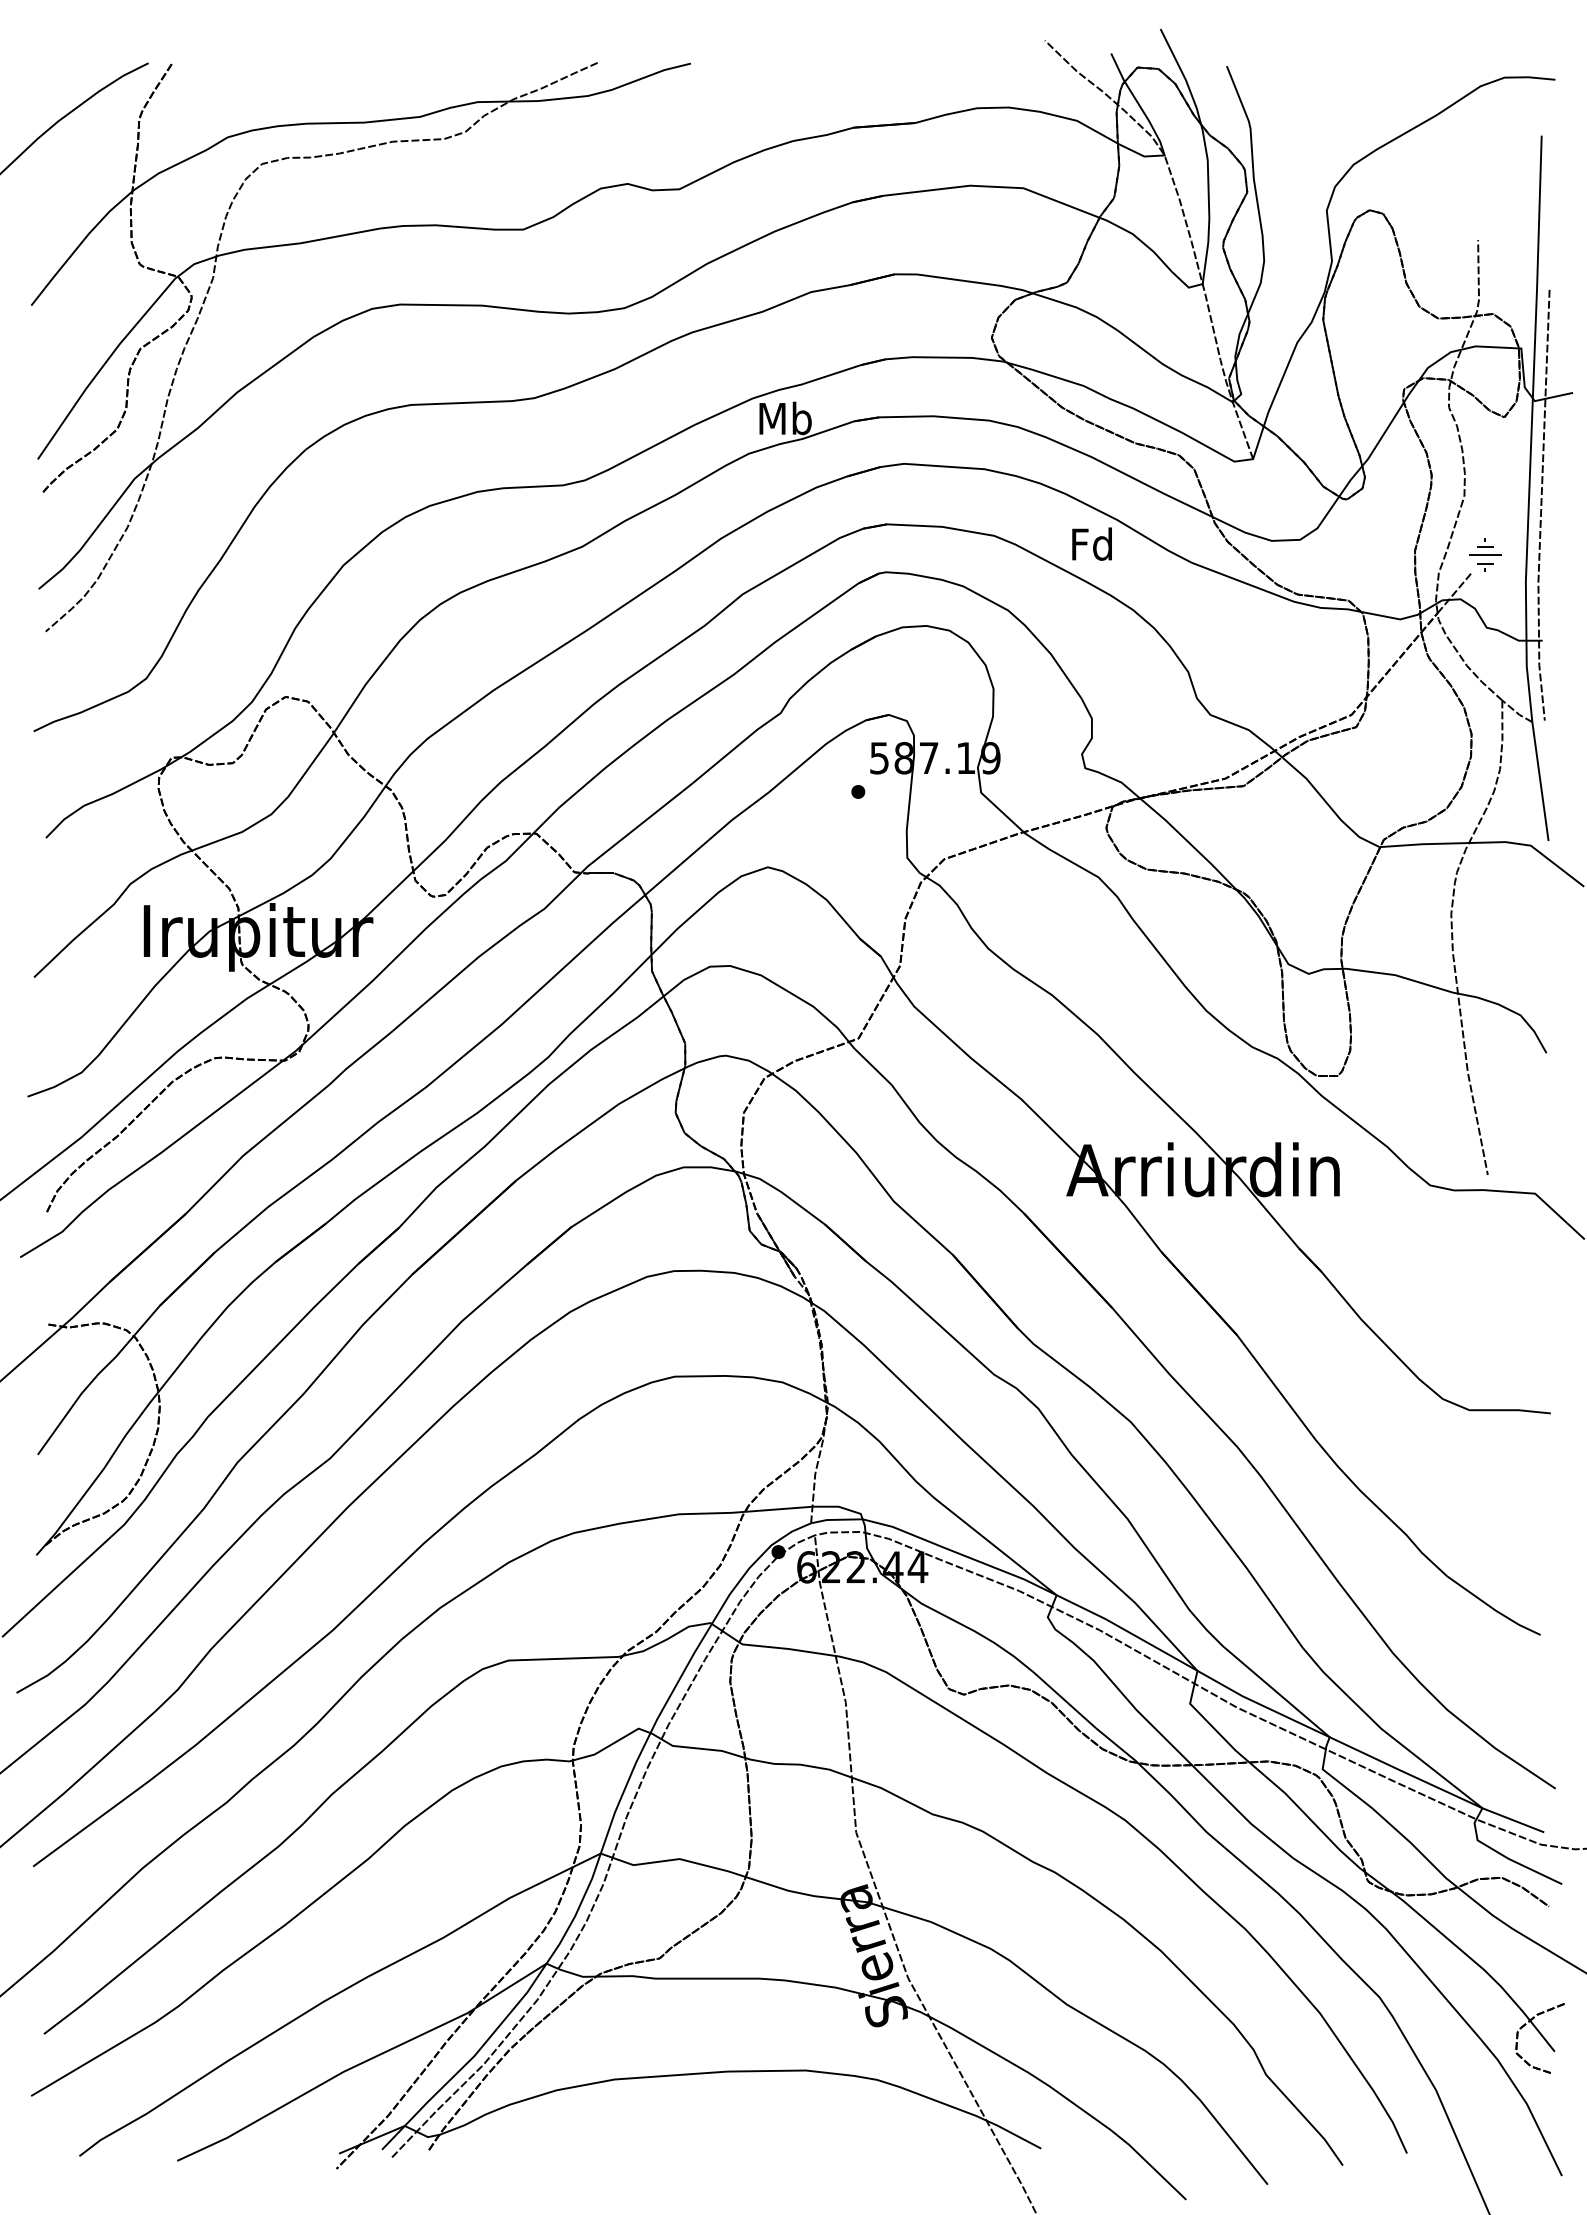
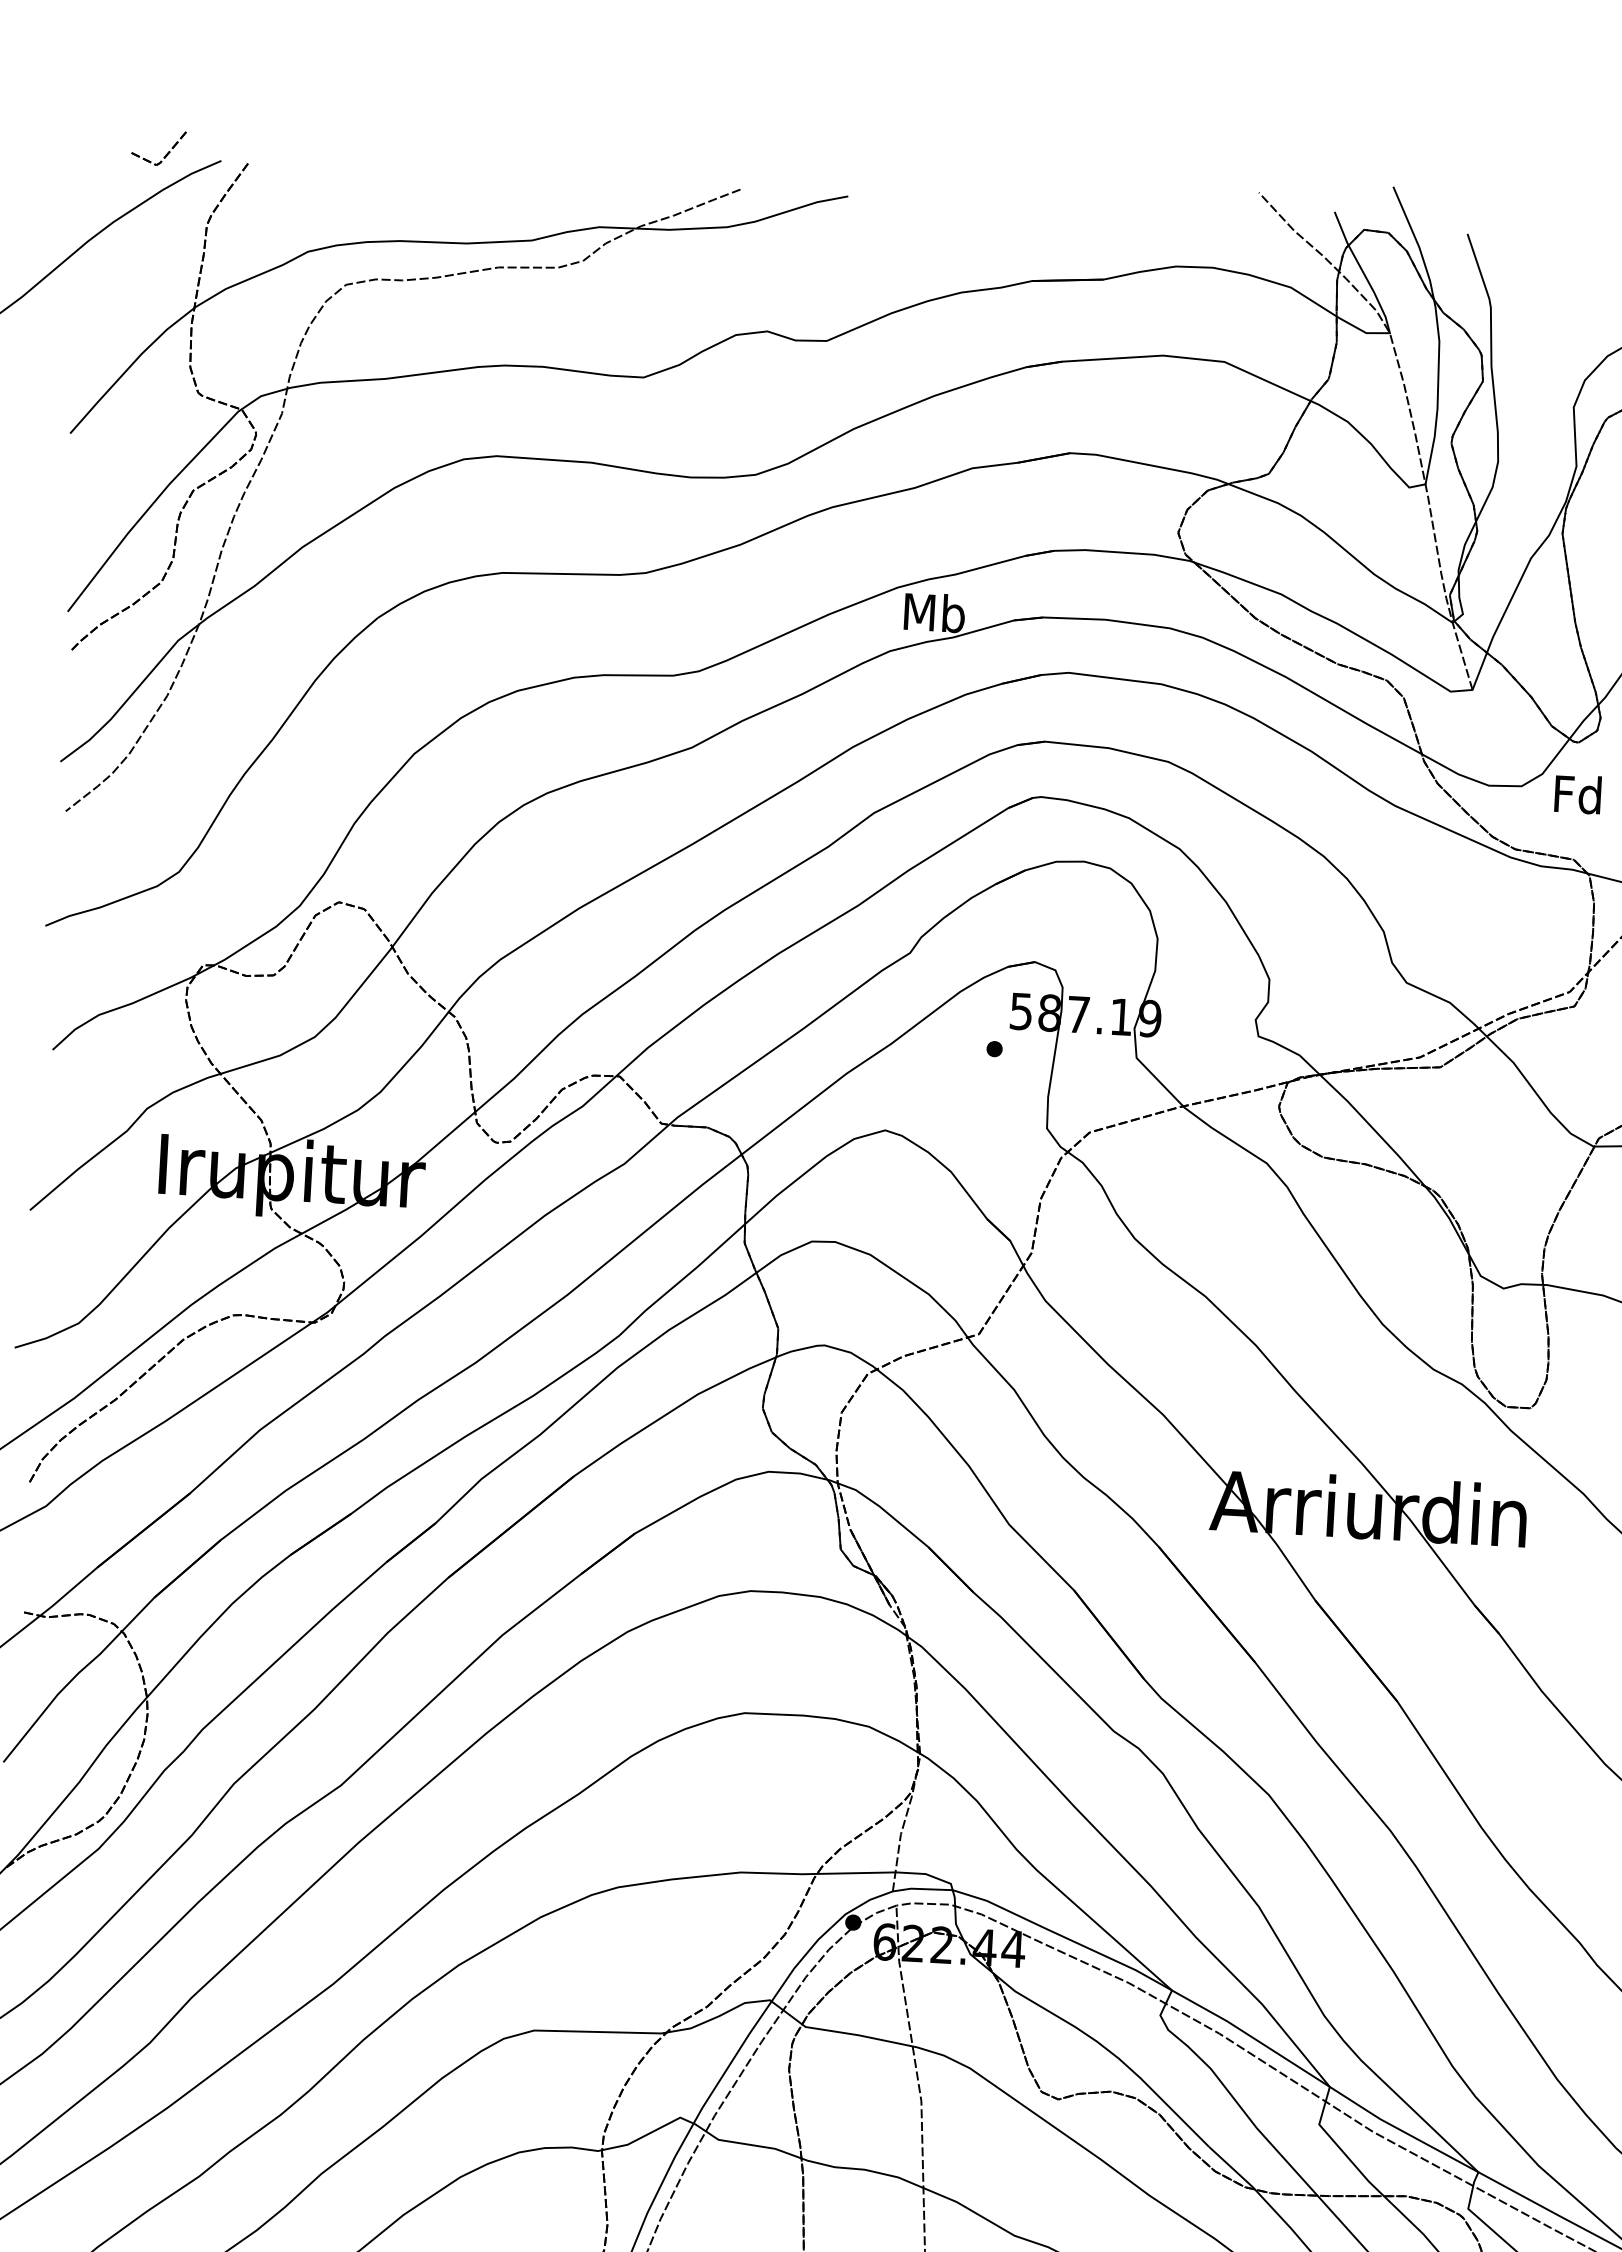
part: (101, 58) -> (167, 152), added
text: (1091, 543) -> (1577, 793), moved

